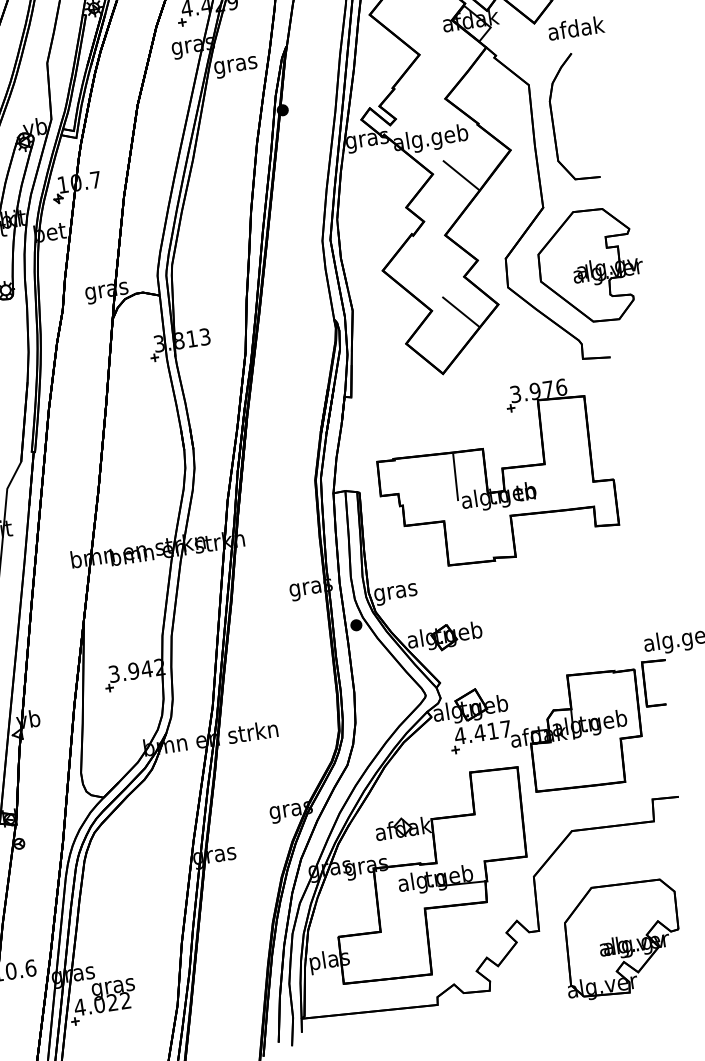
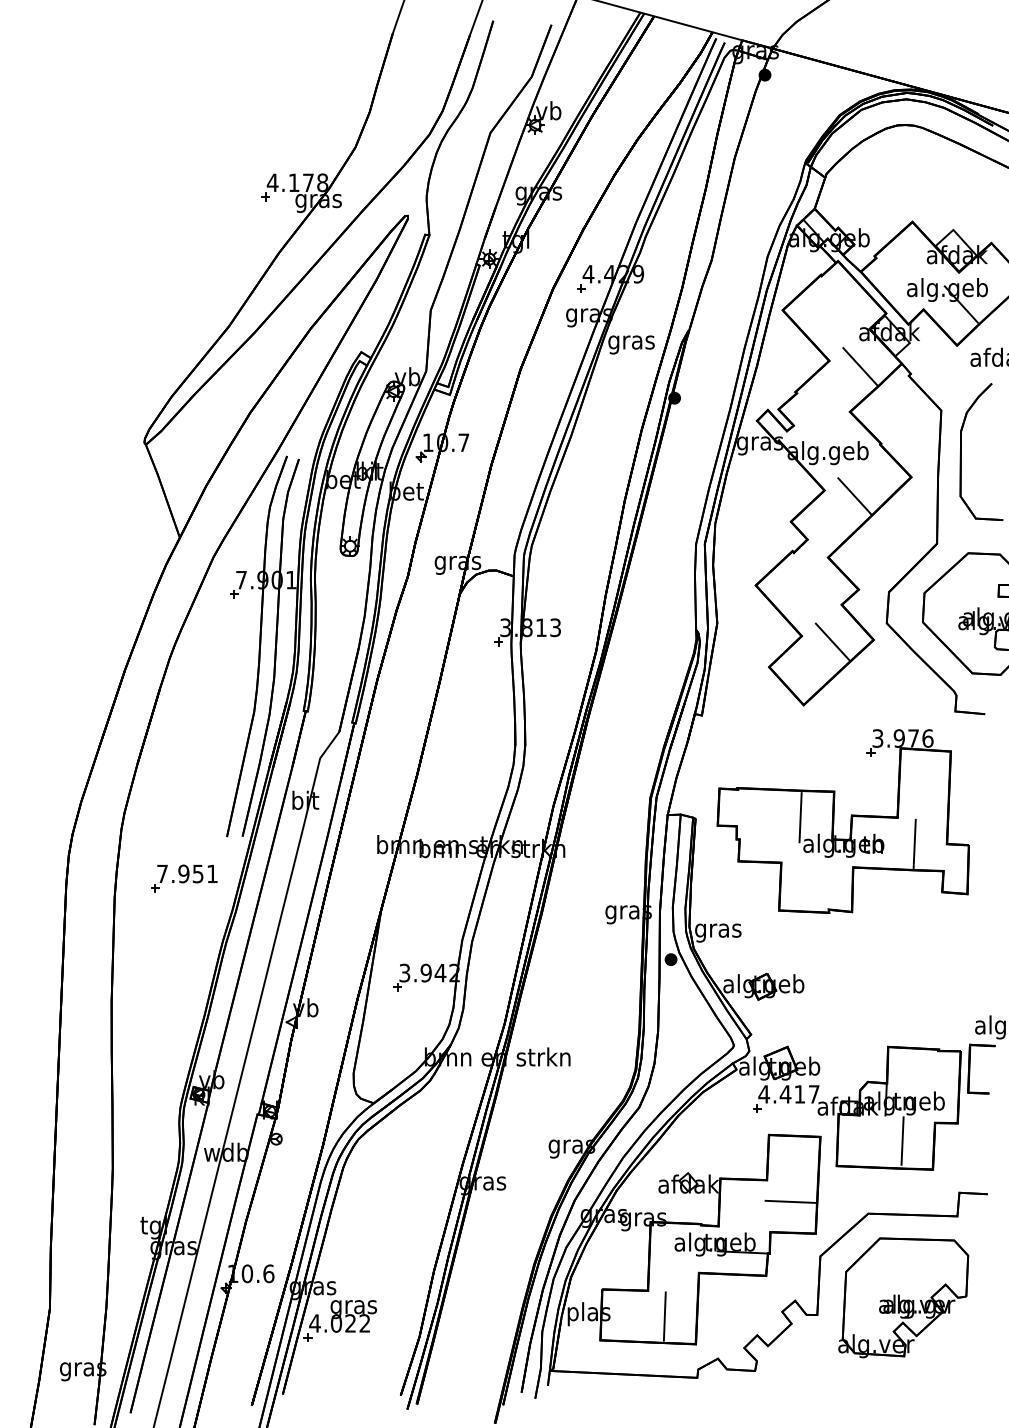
line: (448, 55) -> (860, 366), added
line: (563, 485) -> (914, 843), added
line: (593, 759) -> (902, 1140), added
line: (498, 830) -> (790, 1201), added
part: (621, 938) -> (903, 1297), moved
line: (399, 953) -> (664, 1316), added

